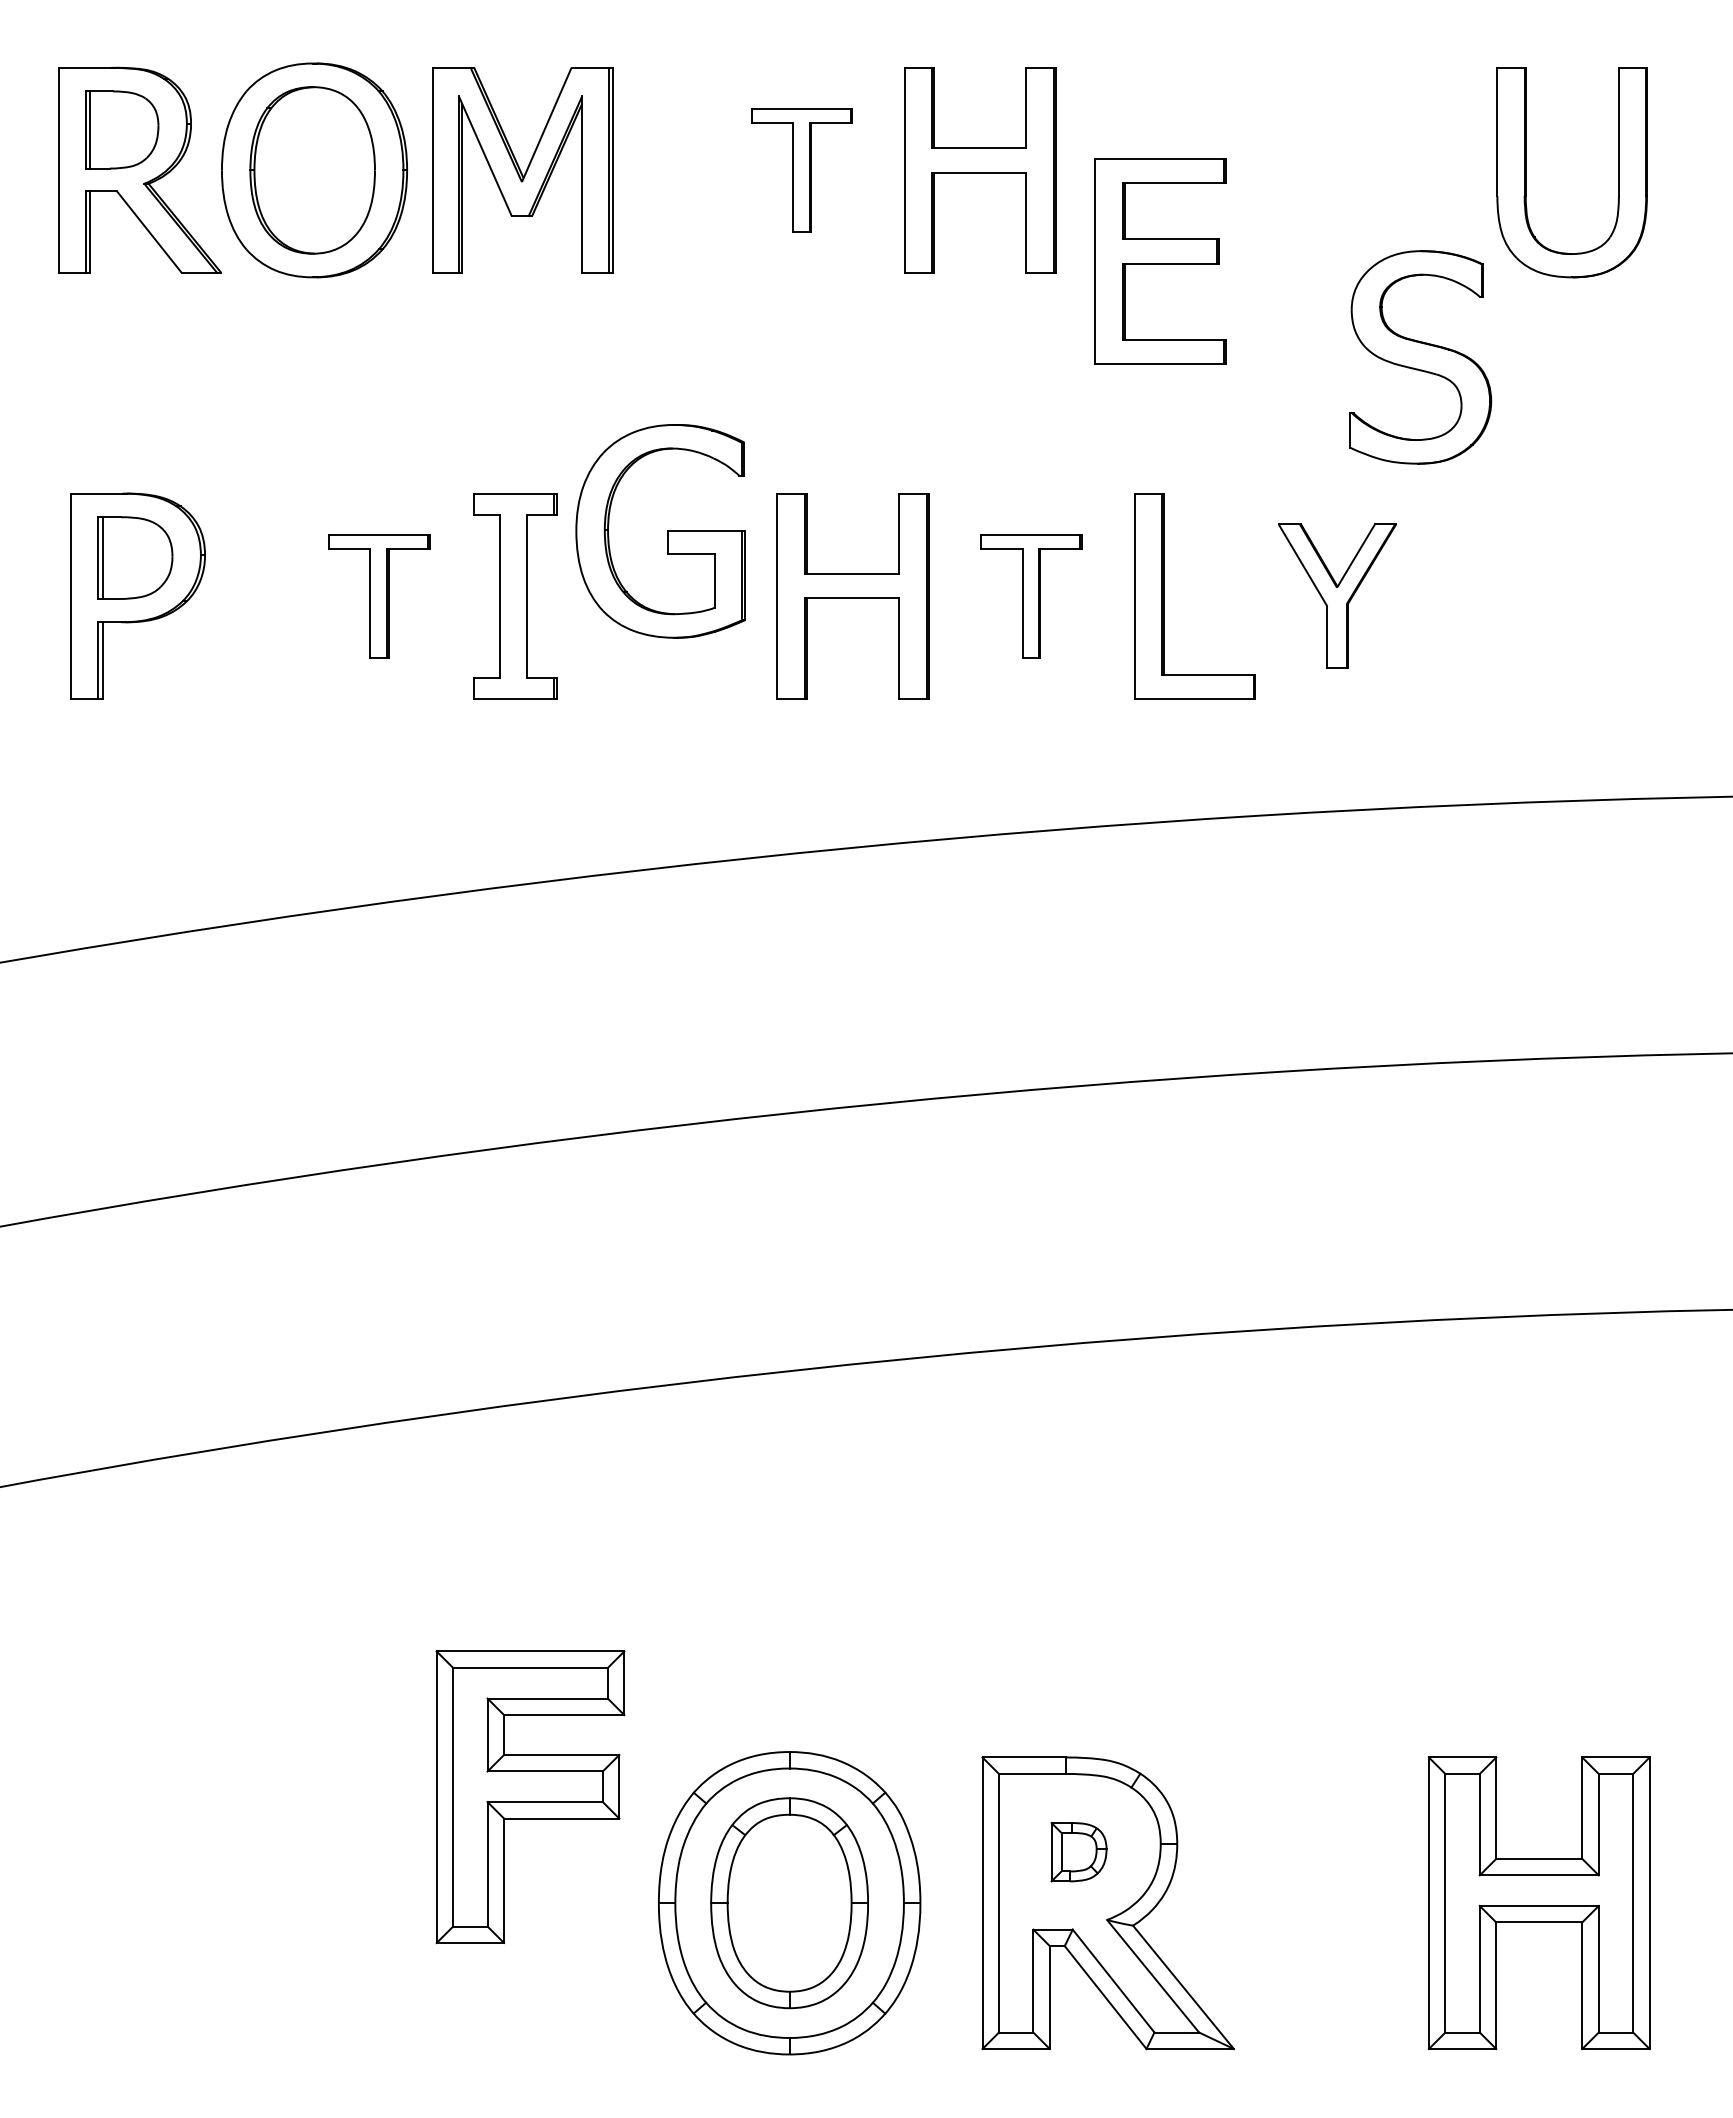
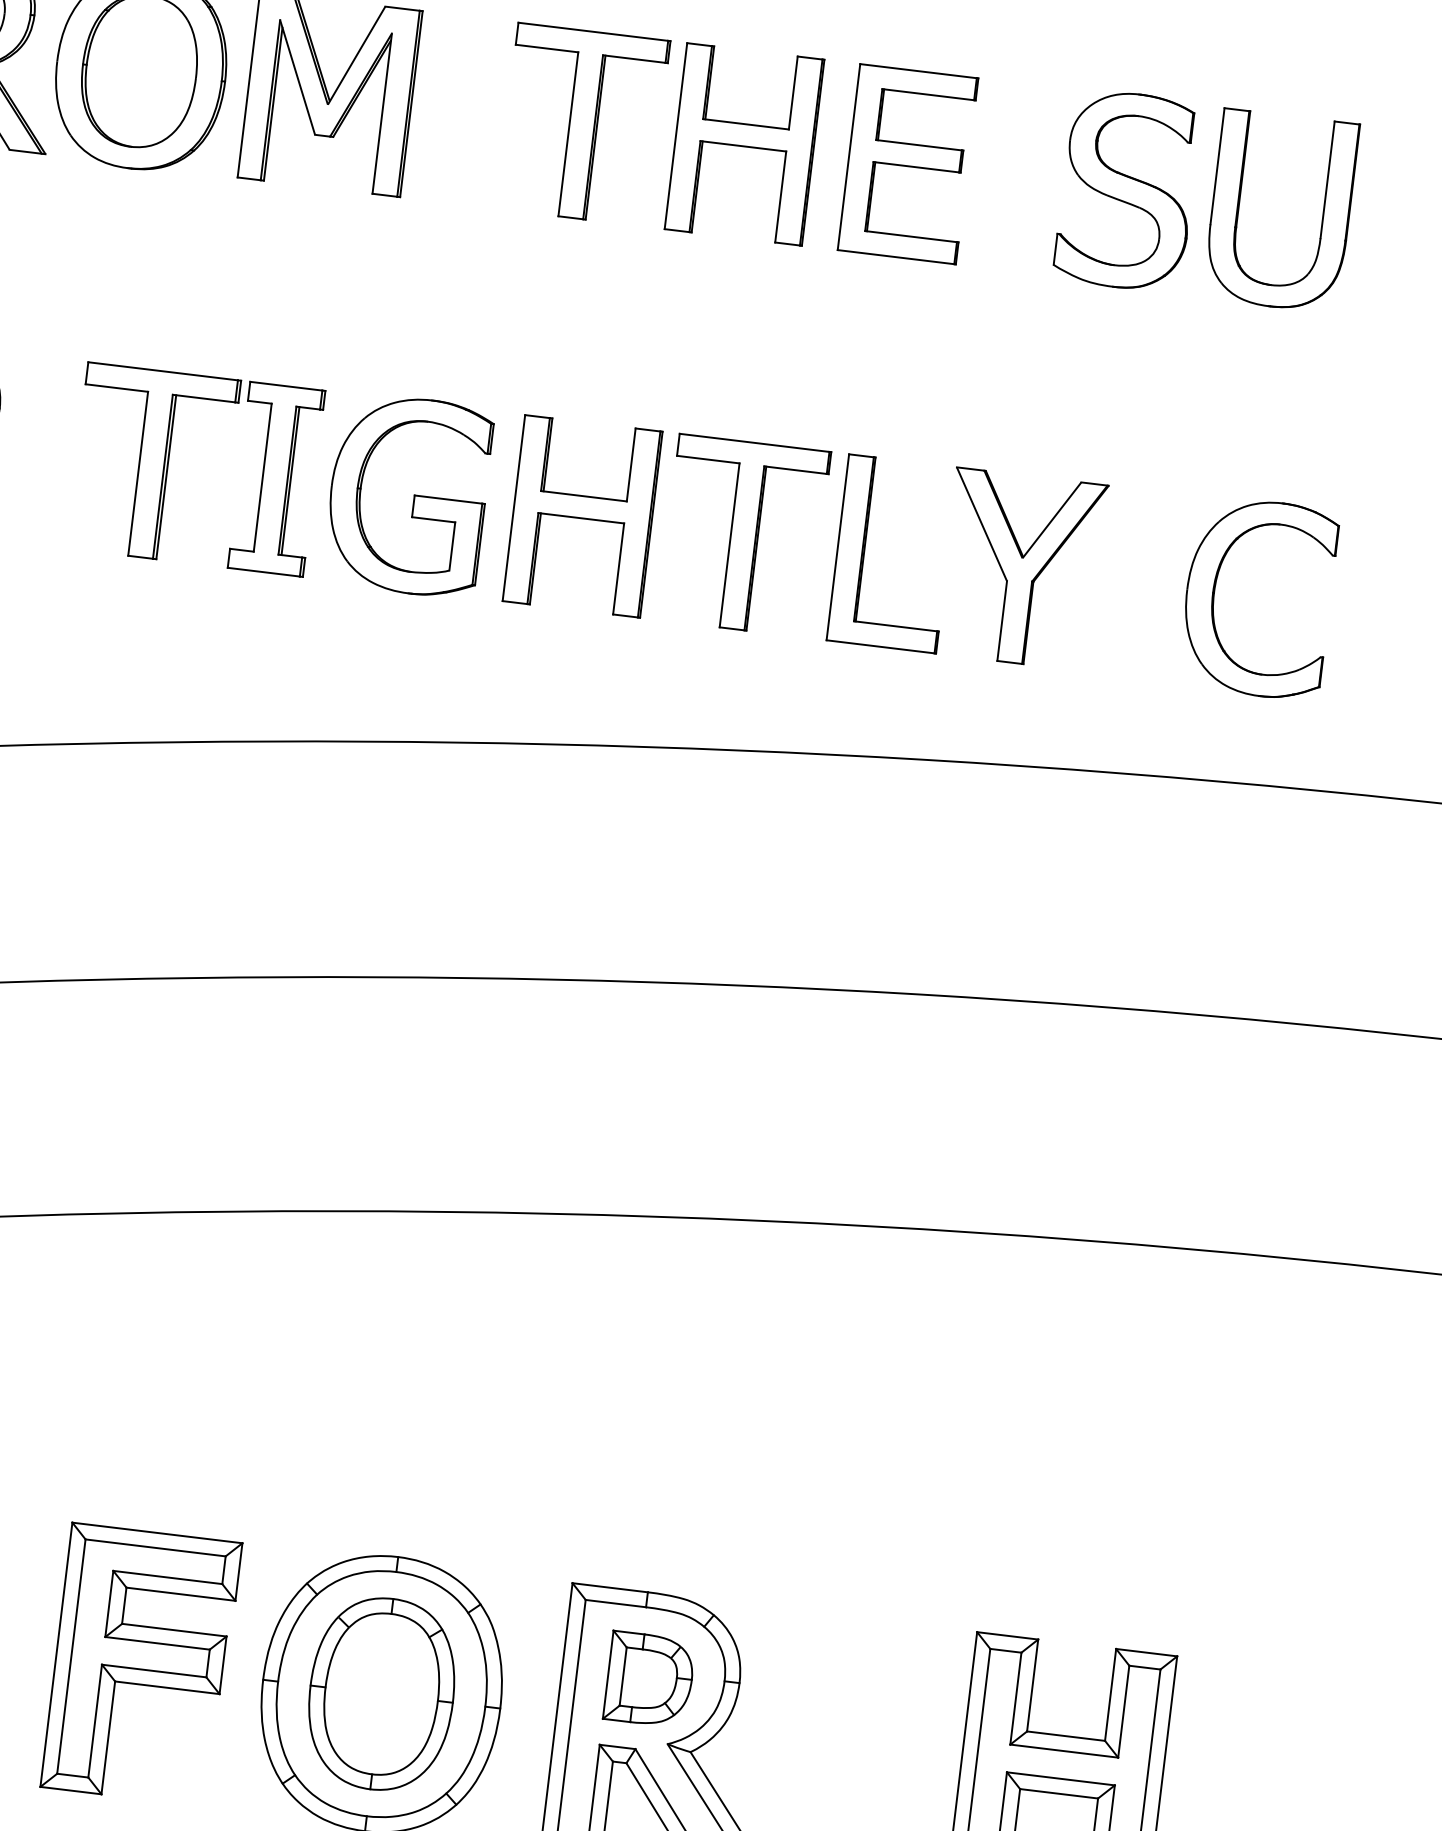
part: (801, 170) -> (582, 124), size x1.67
part: (1160, 261) -> (907, 164), moved
part: (1420, 357) -> (1127, 190), moved
part: (667, 531) -> (414, 496), moved
line: (530, 595) -> (290, 480), added
part: (379, 596) -> (153, 464), size x1.67
part: (1031, 596) -> (744, 536), size x1.67
part: (1337, 596) -> (1021, 569), size x1.43
part: (1550, 596) -> (1214, 593), added
part: (530, 1797) -> (141, 1665), moved
part: (1078, 1851) -> (649, 1678), size x1.67

